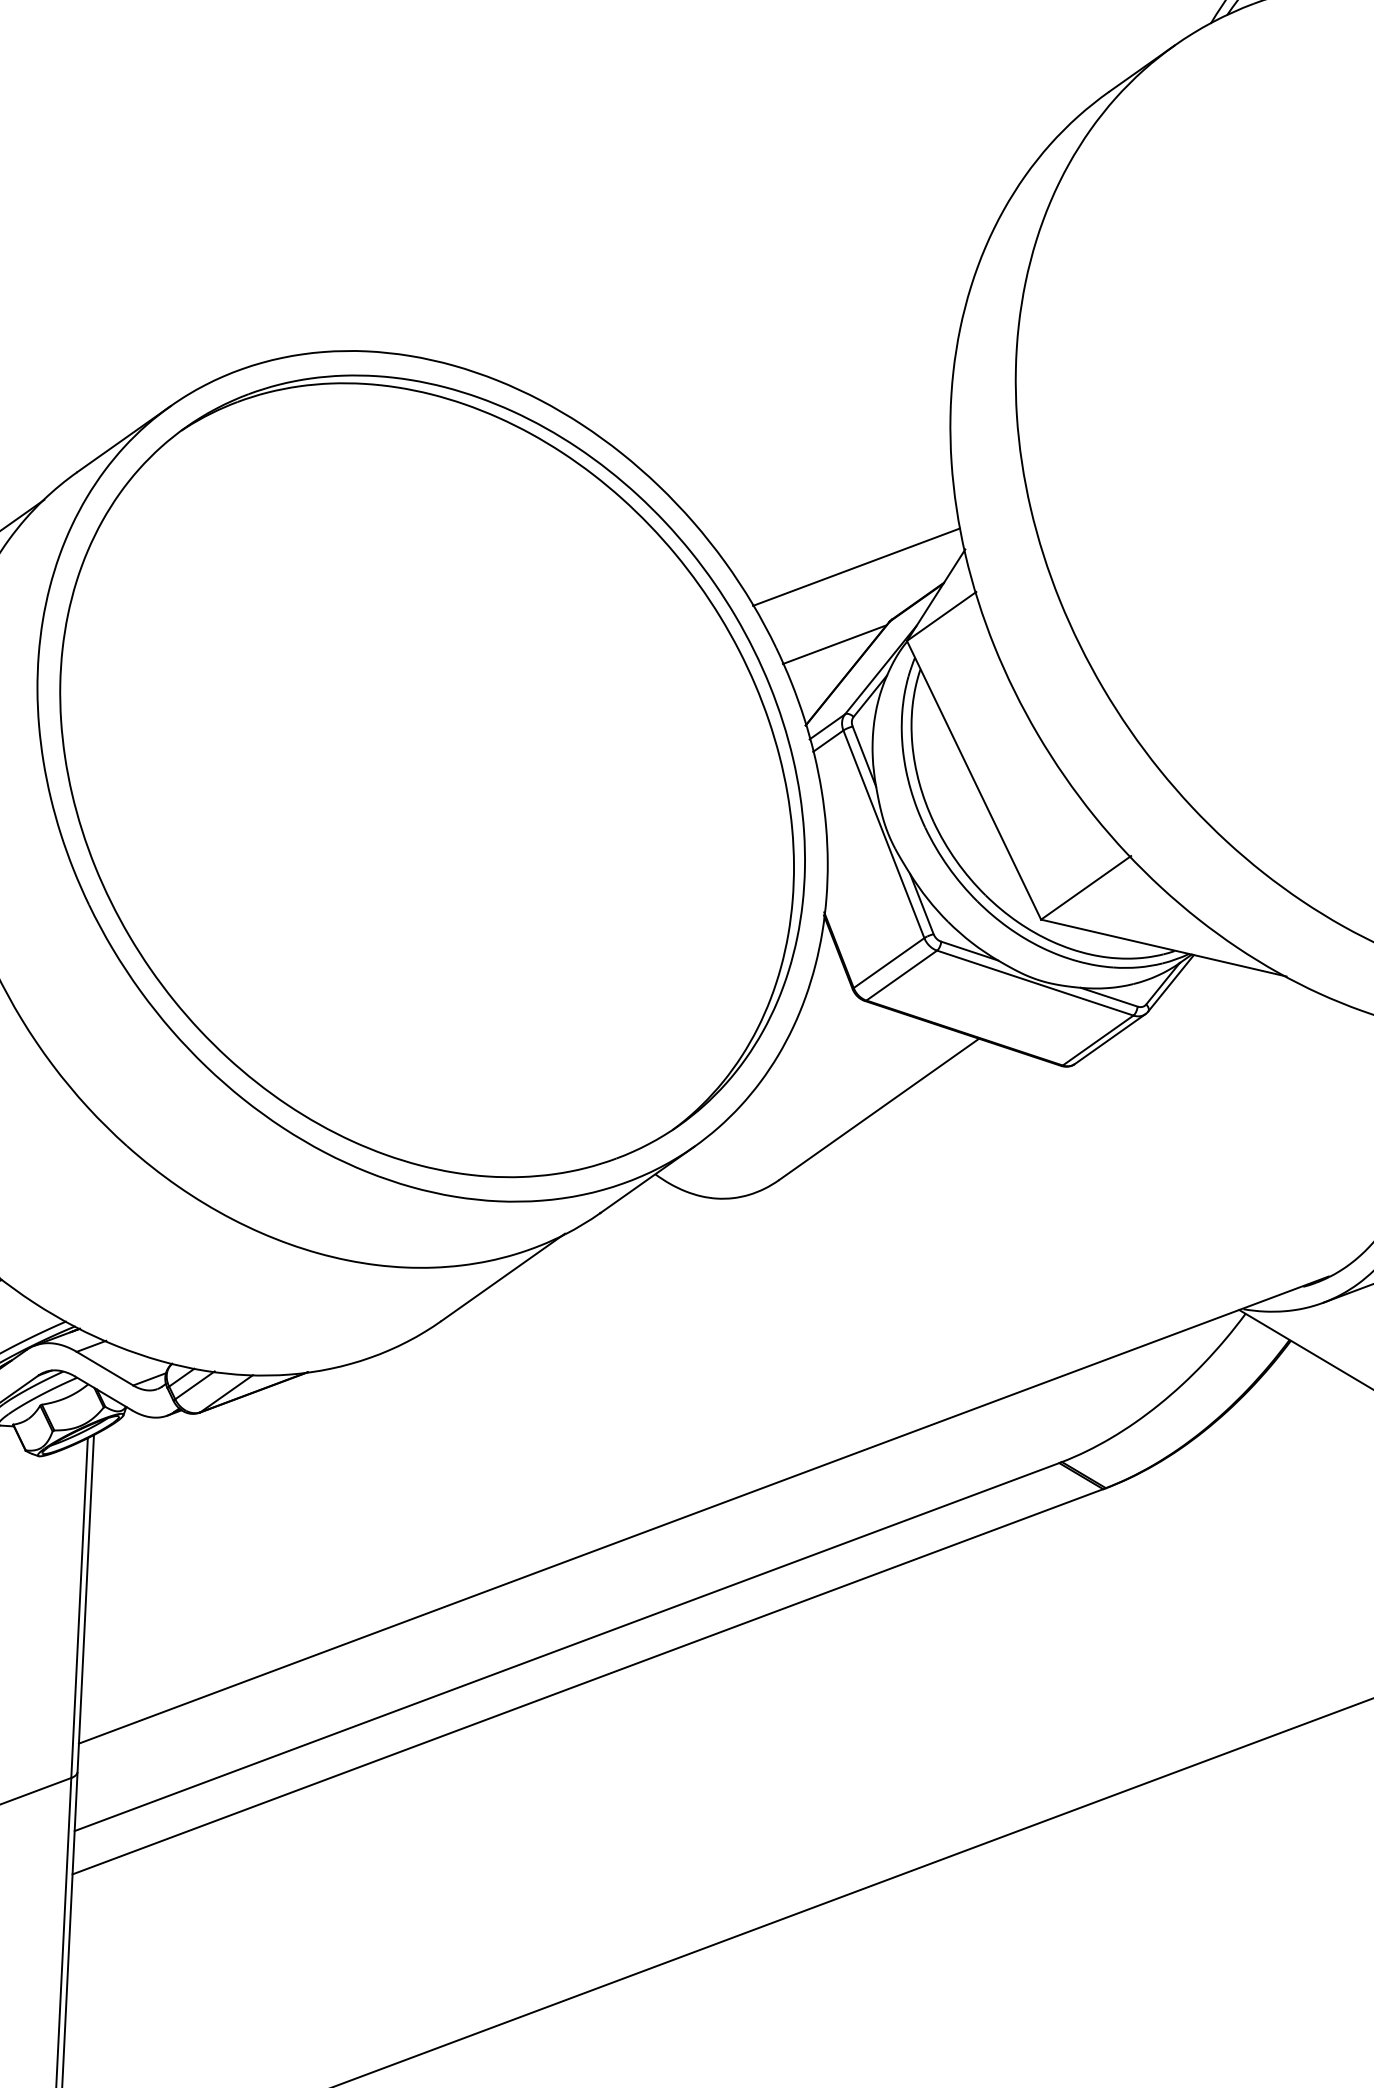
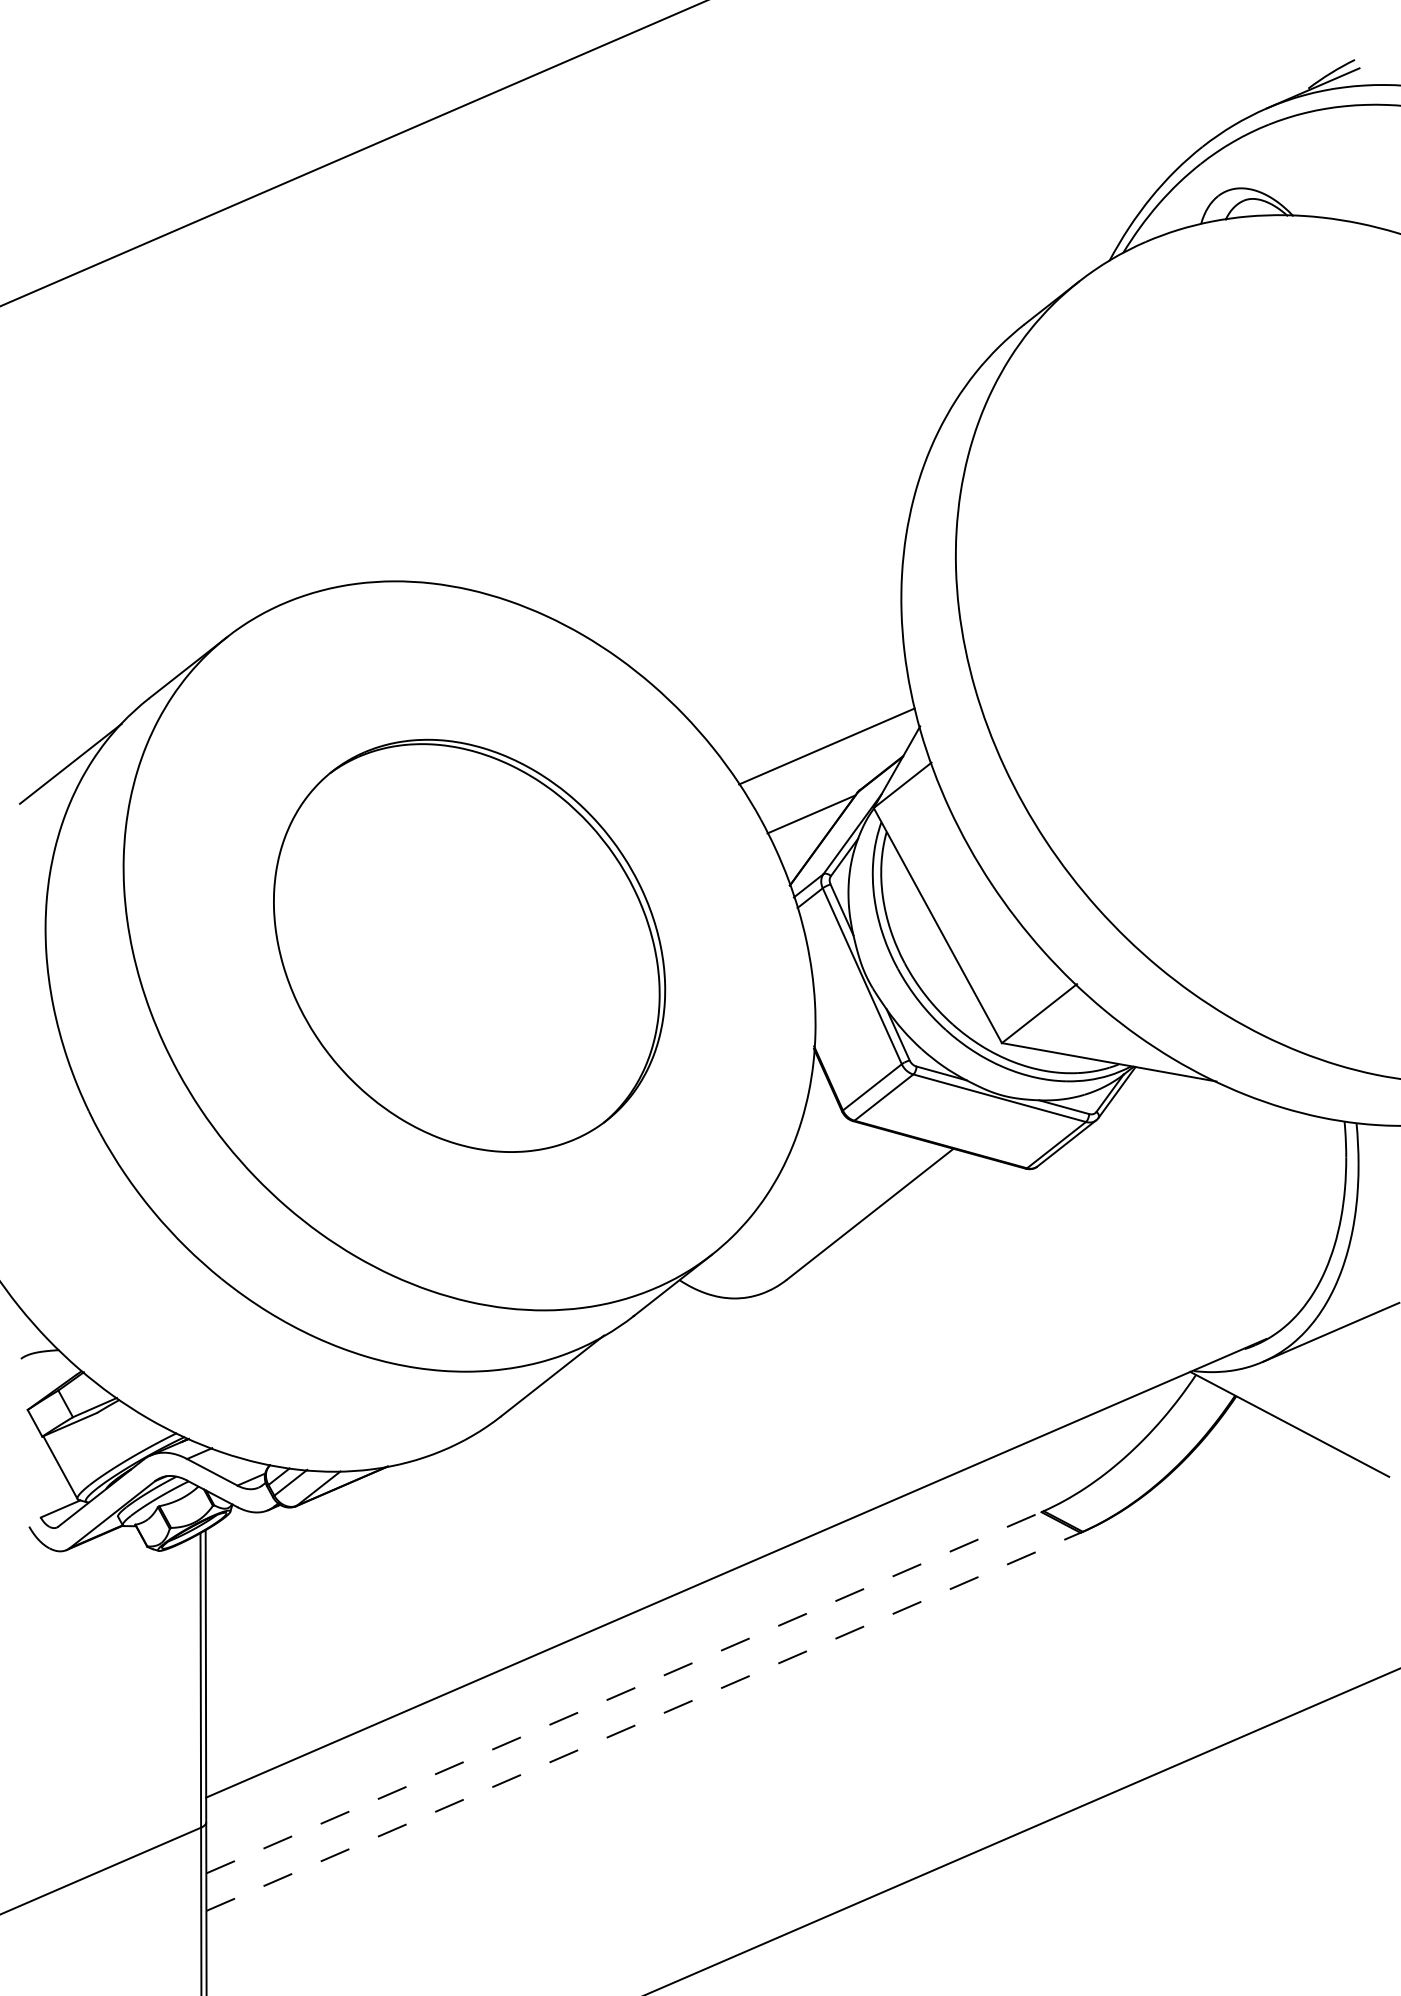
part: (432, 775) -> (469, 945), size x0.6
line: (568, 1646) -> (625, 1692), solid -> dashed
line: (589, 1681) -> (644, 1721), solid -> dashed

